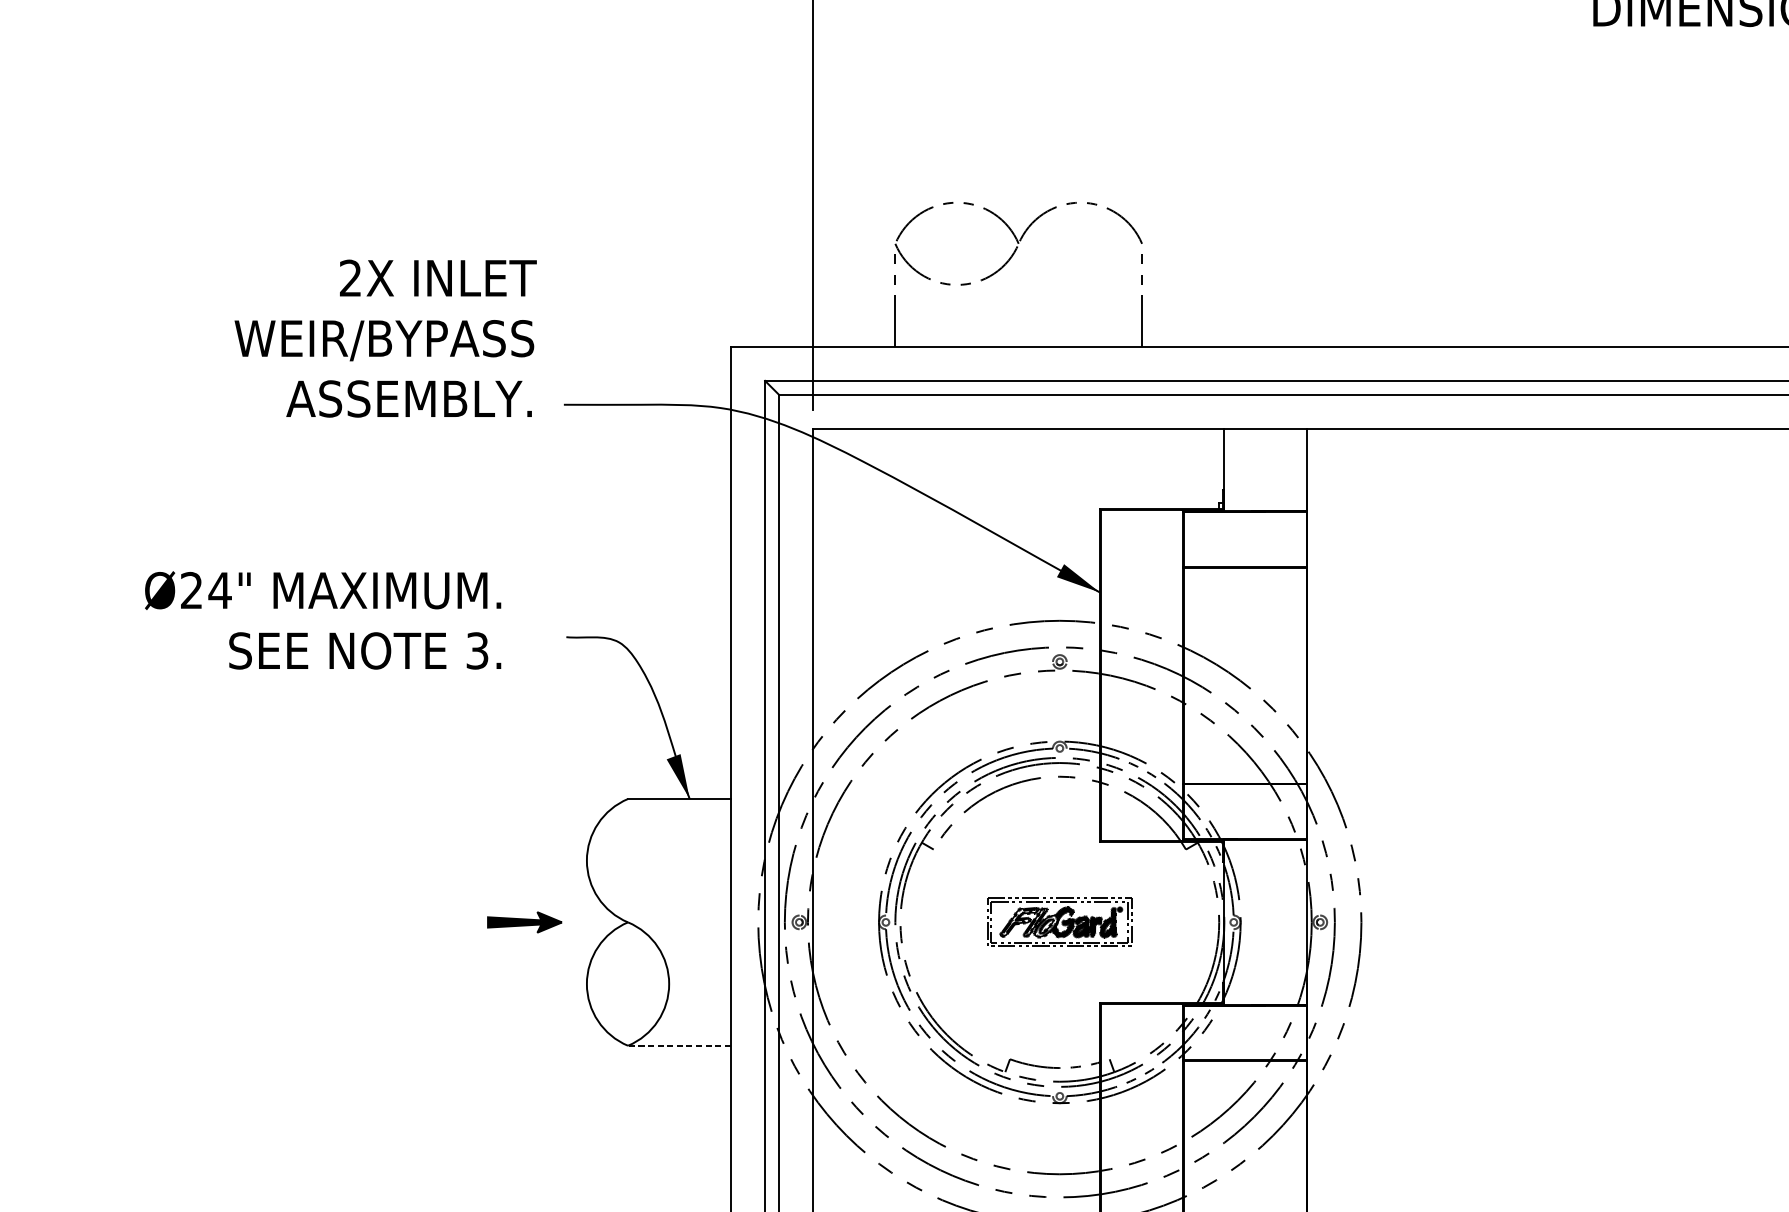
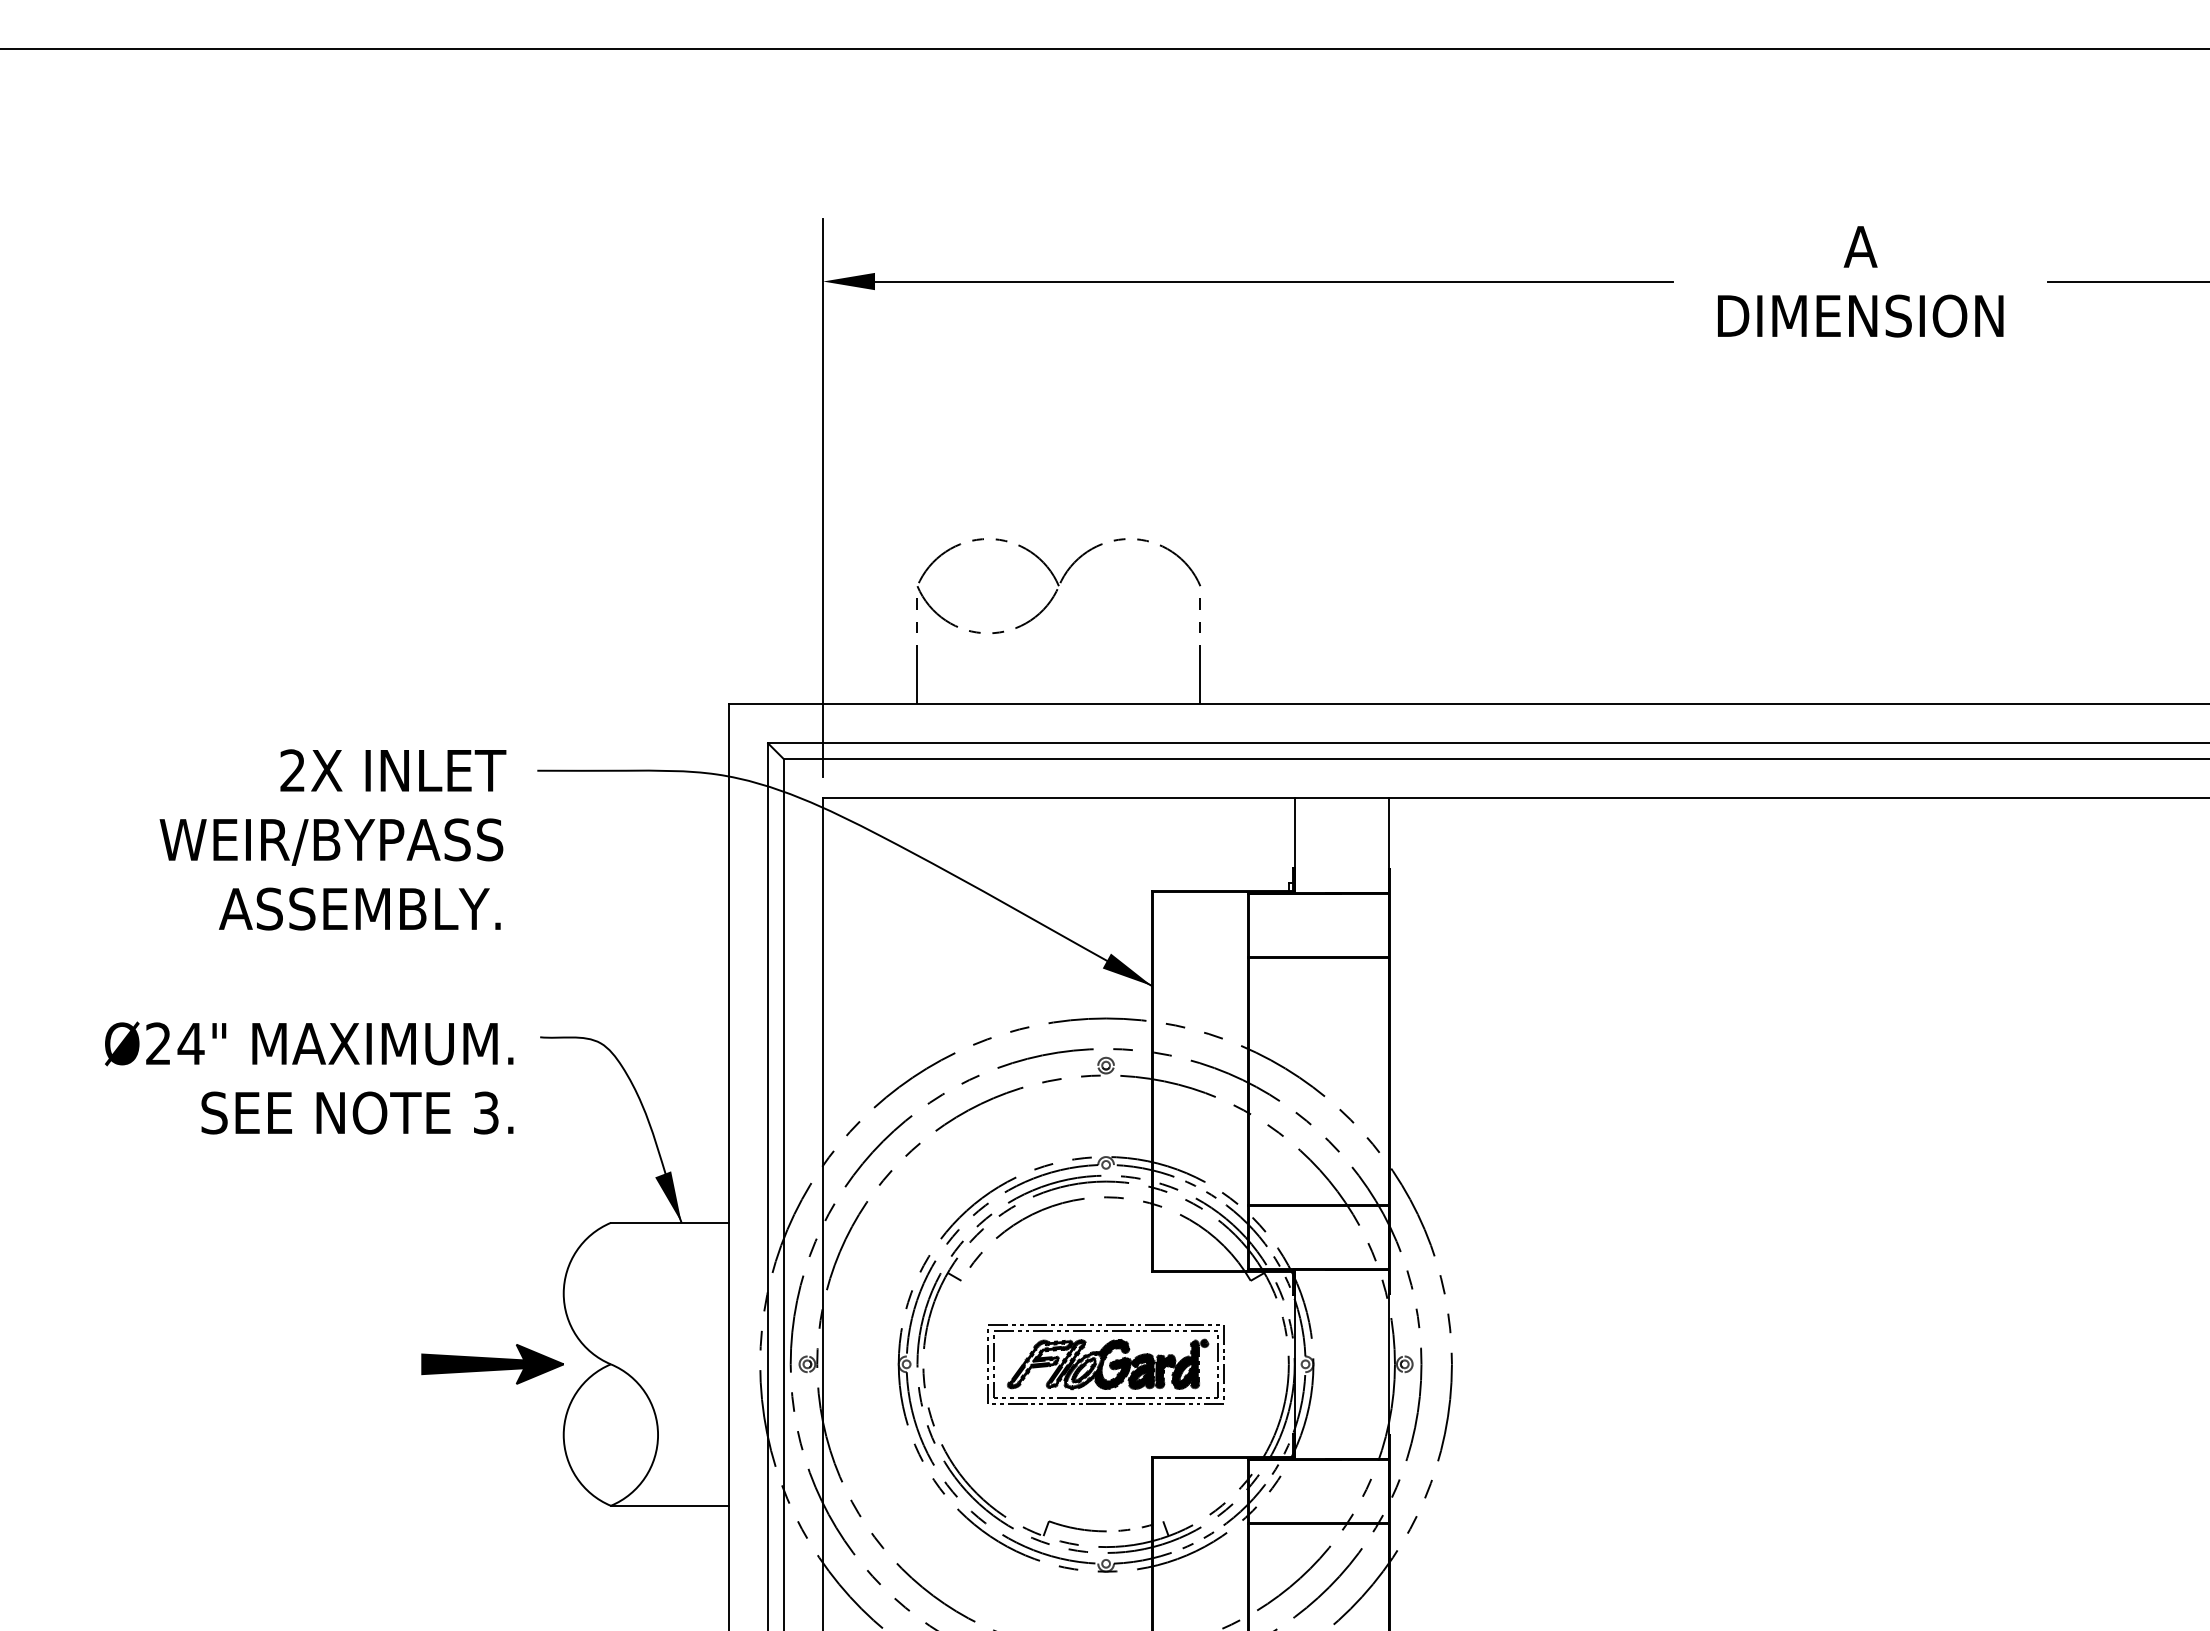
text: (385, 338) -> (332, 839), moved
text: (323, 619) -> (309, 1077), moved
part: (524, 922) -> (492, 1364), size x1.67
part: (1059, 922) -> (1105, 1364), size x1.43
line: (679, 1045) -> (669, 1505), dashed -> solid

